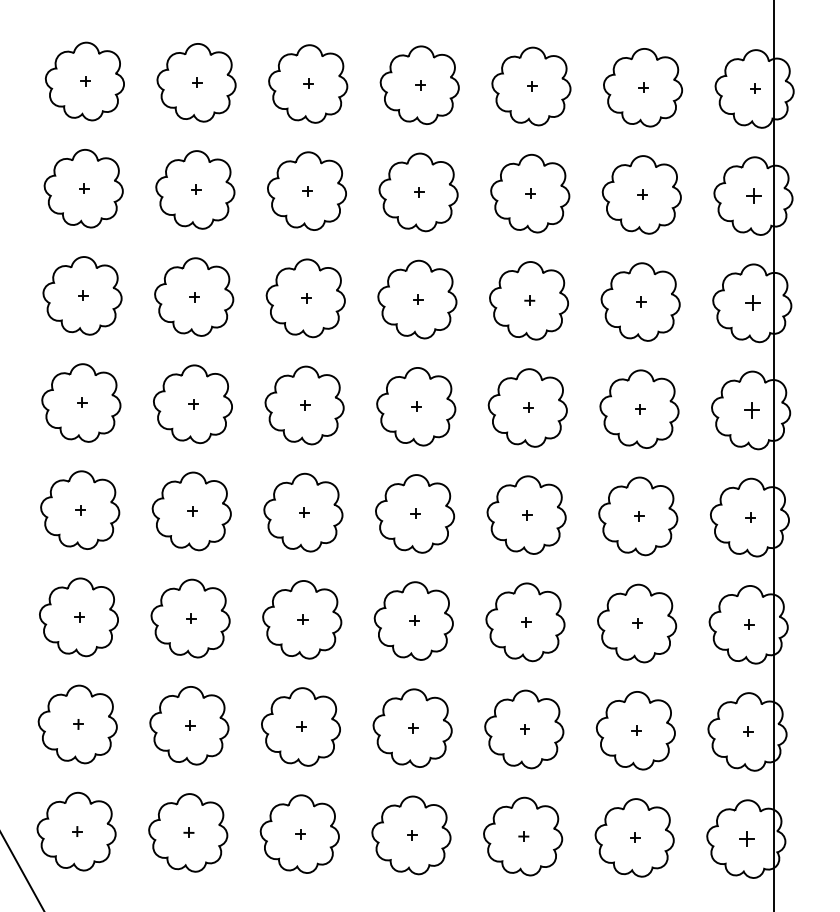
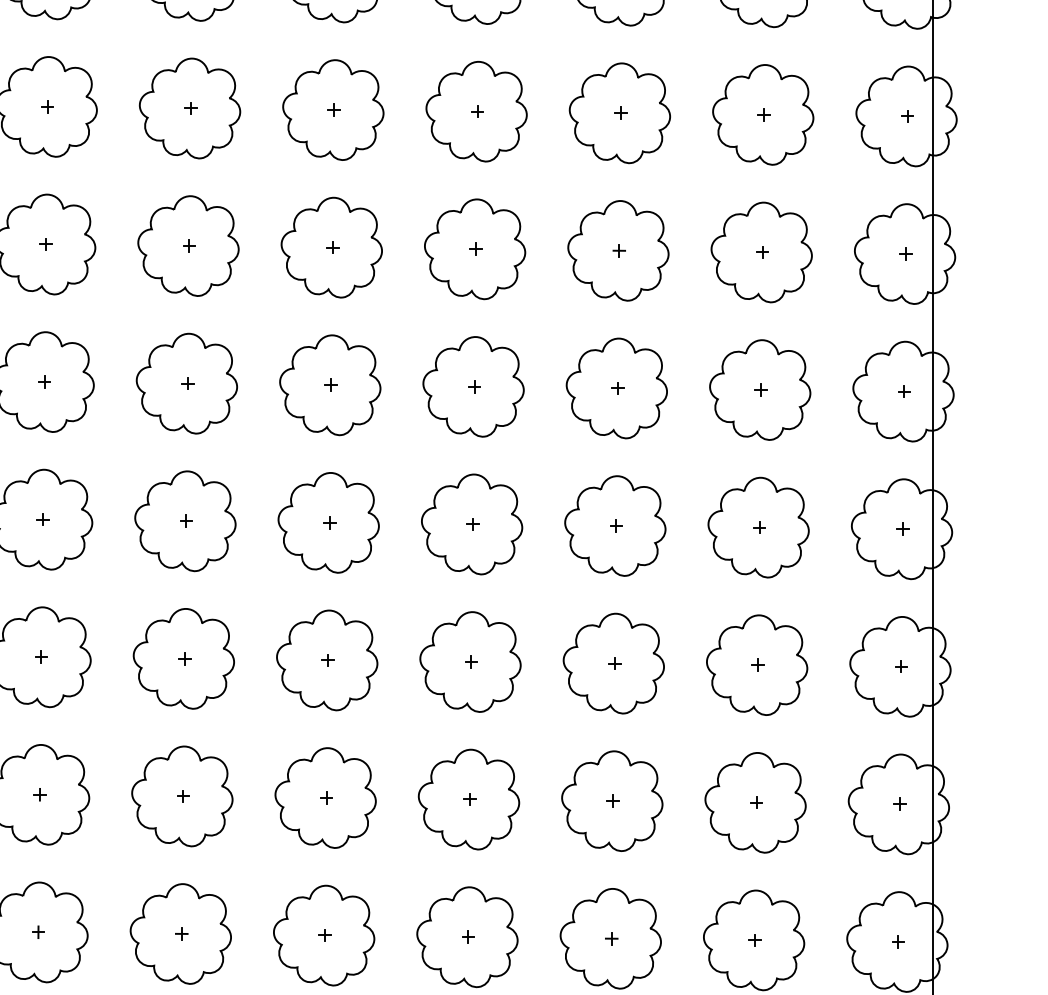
part: (754, 196) -> (907, 116), size x0.62
part: (752, 303) -> (905, 254), size x0.62
part: (751, 410) -> (904, 391), size x0.62
part: (747, 838) -> (898, 941), size x0.62

